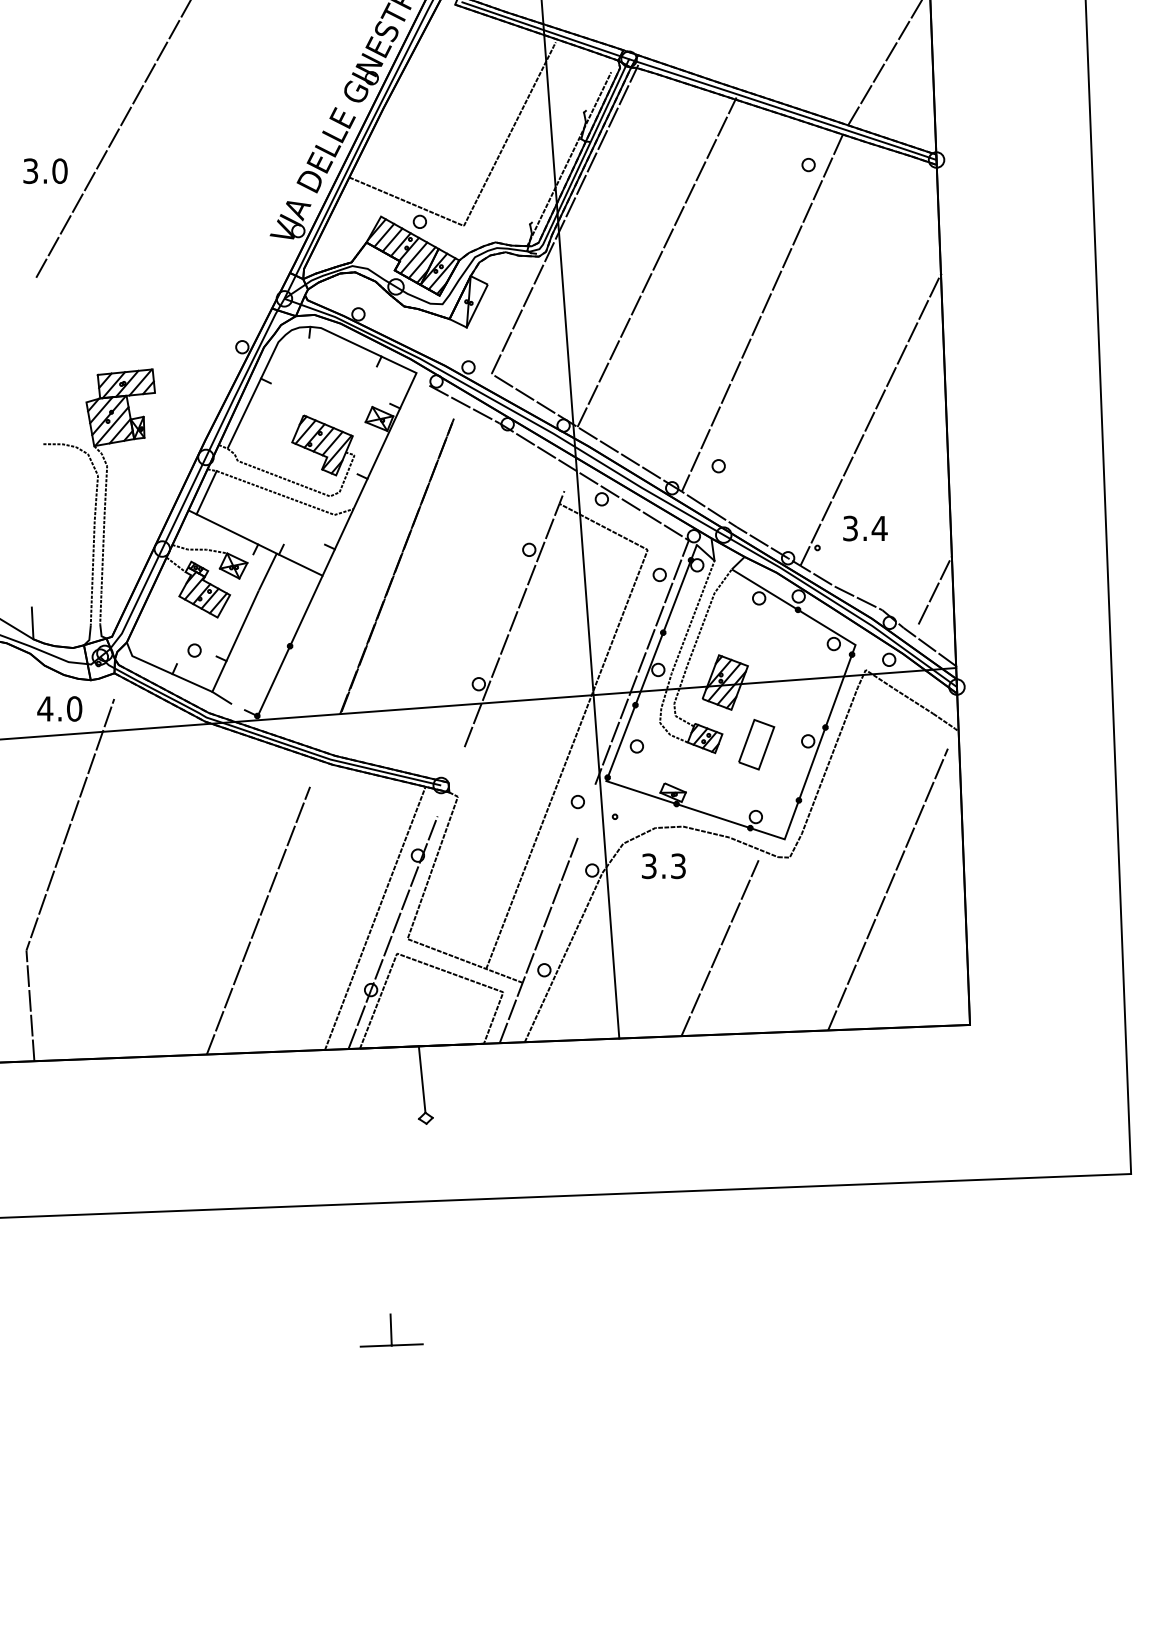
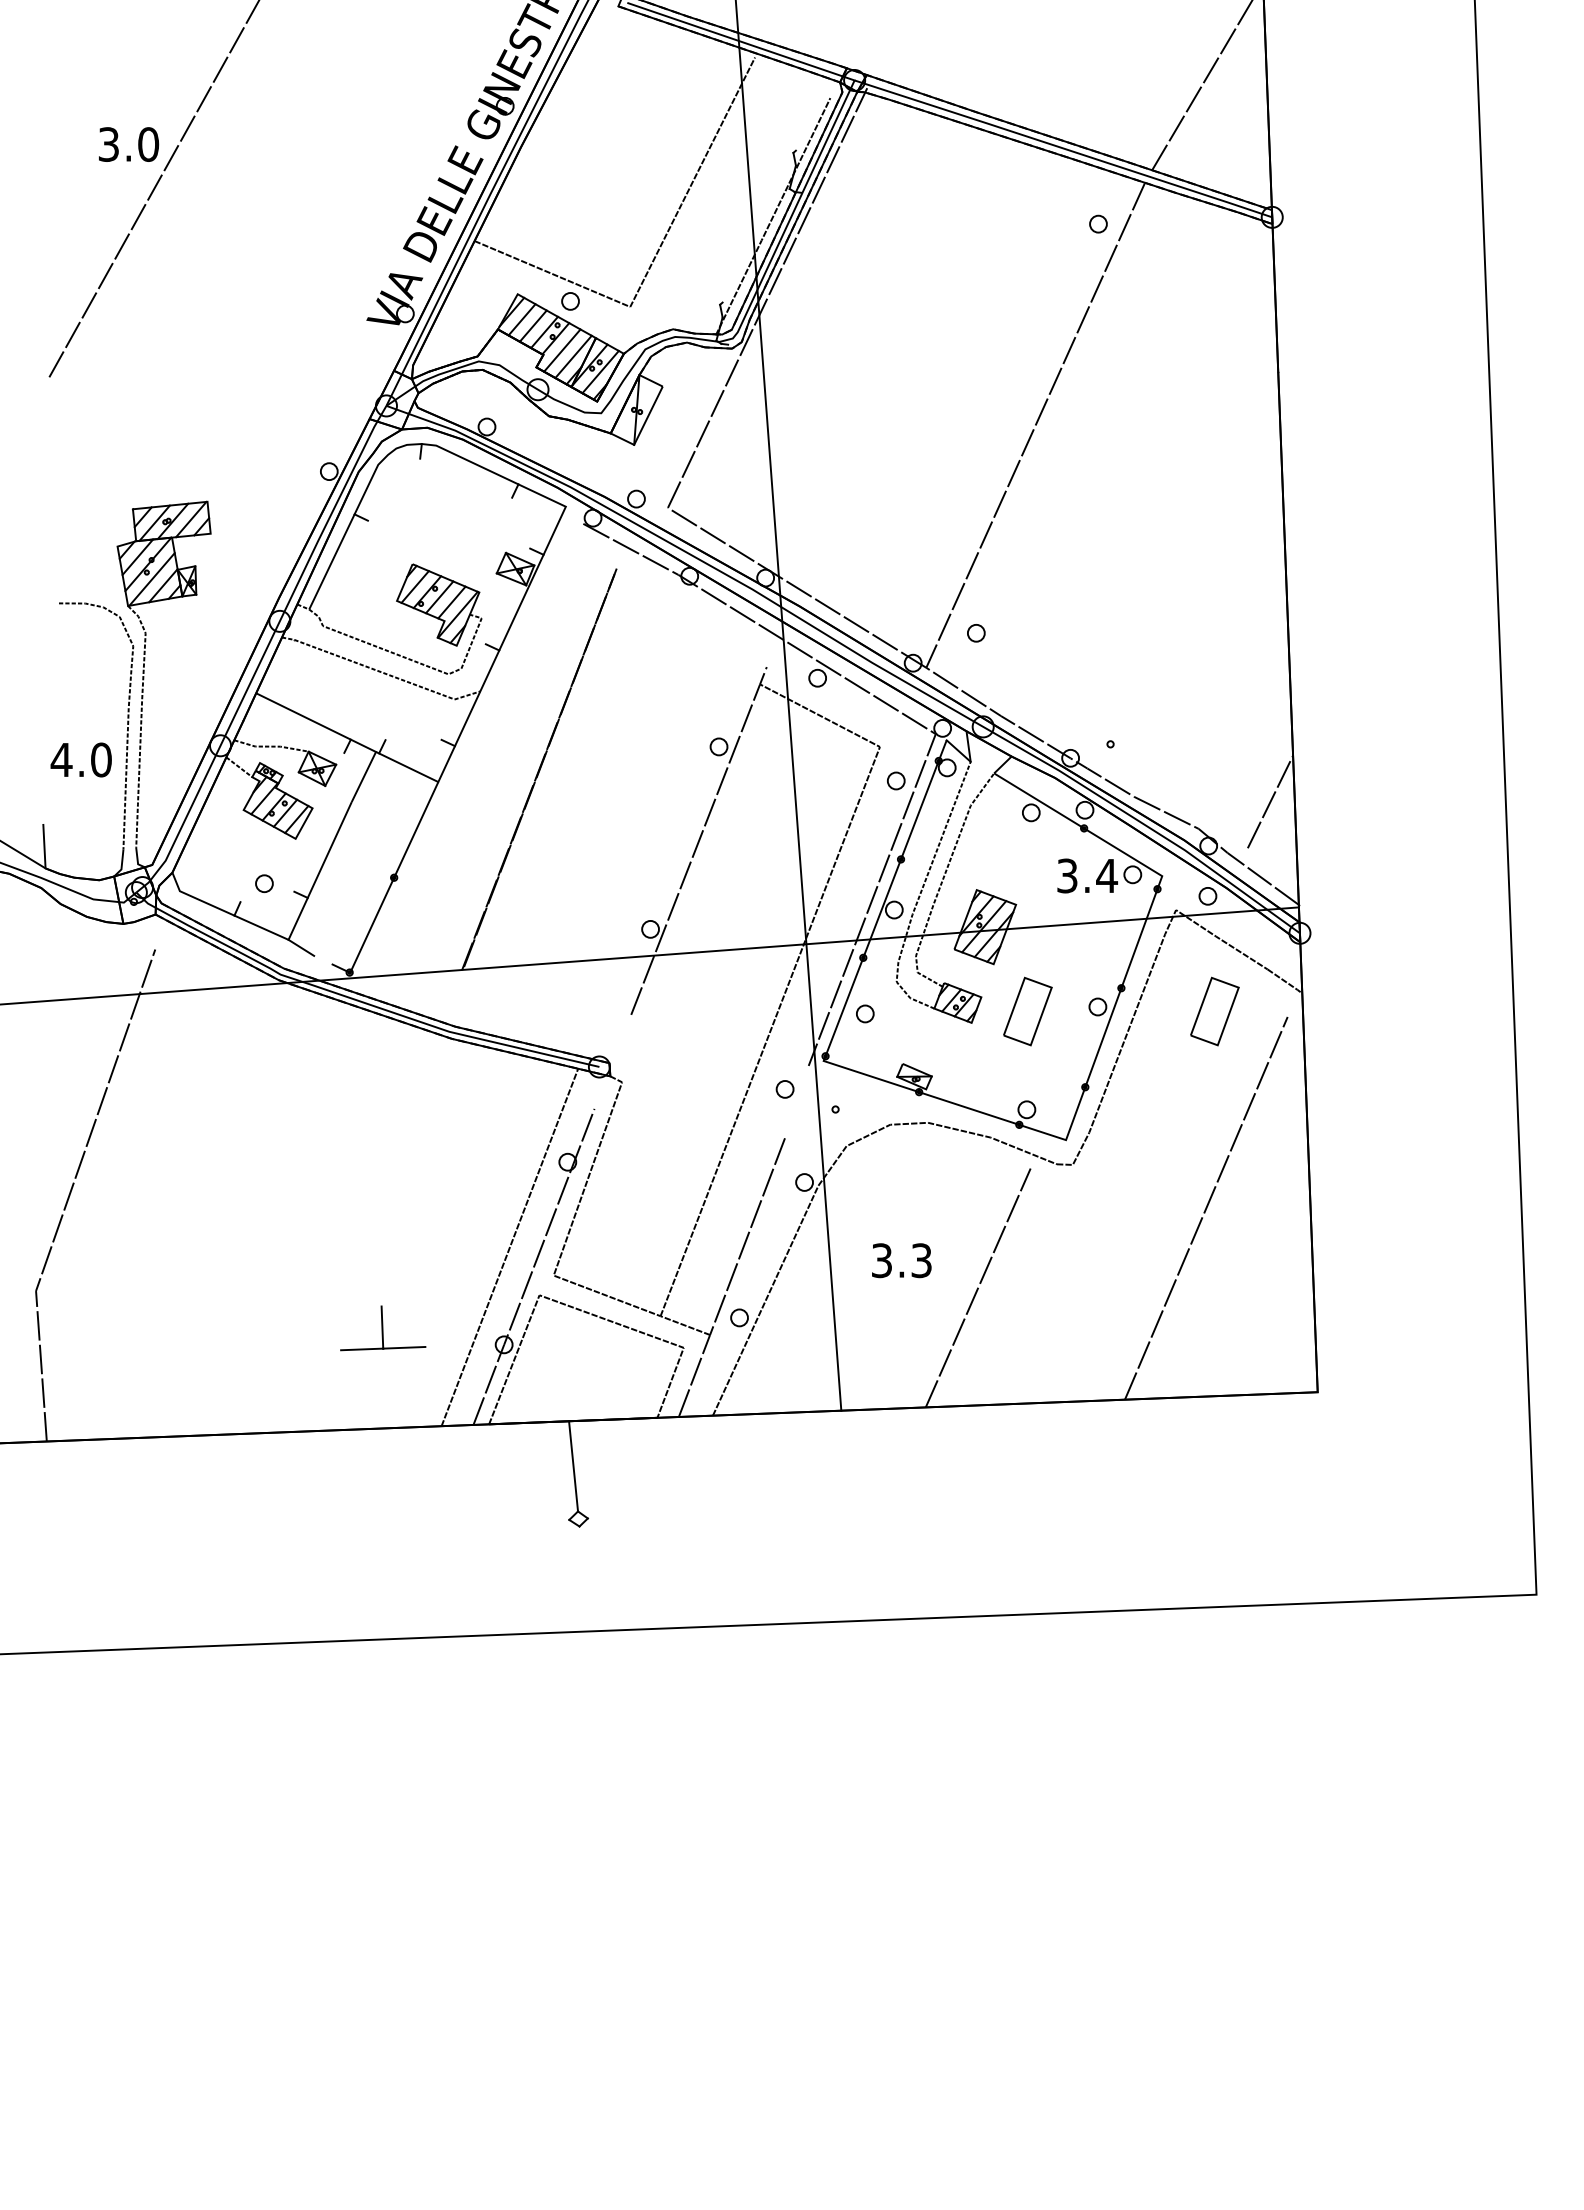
text: (45, 171) -> (129, 144), moved
line: (656, 262) -> (892, 356), removed
line: (870, 420) -> (1182, 570), removed
line: (206, 492) -> (280, 668), removed
text: (865, 528) -> (1087, 875), moved
text: (59, 708) -> (80, 759), moved
part: (894, 744) -> (1214, 1011), added
text: (663, 866) -> (901, 1260), moved
line: (258, 920) -> (351, 1250), removed
part: (391, 1330) -> (383, 1328), moved

